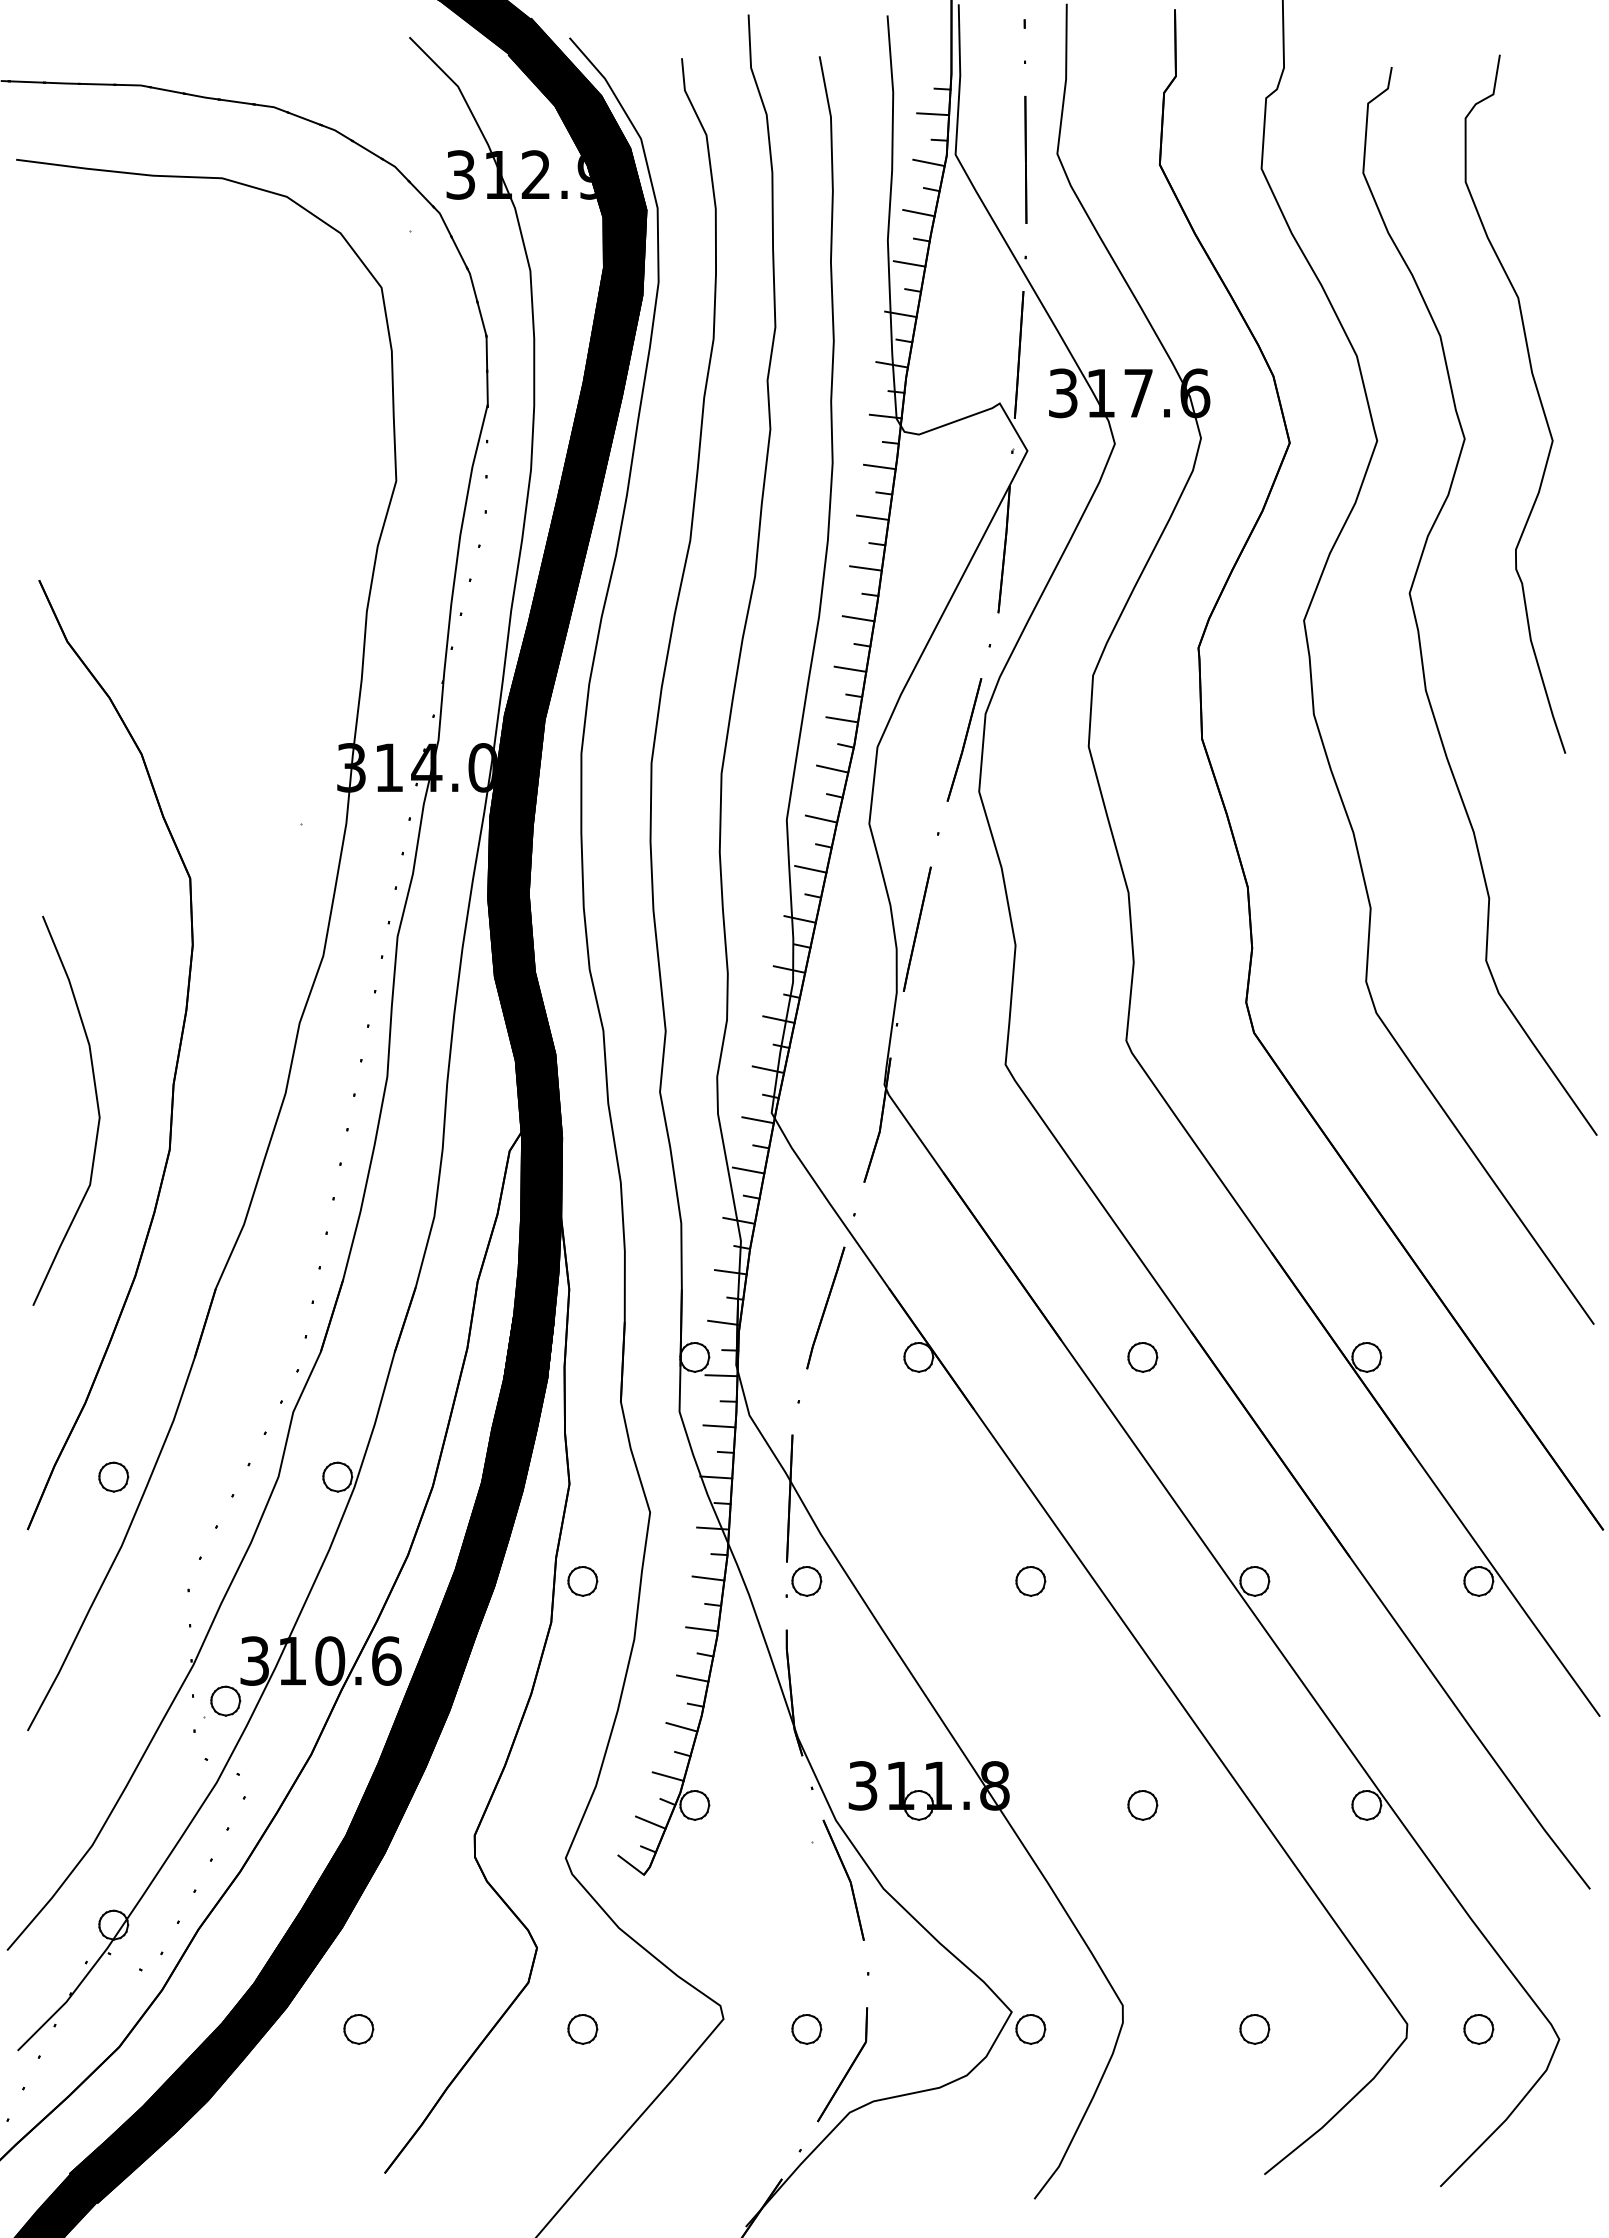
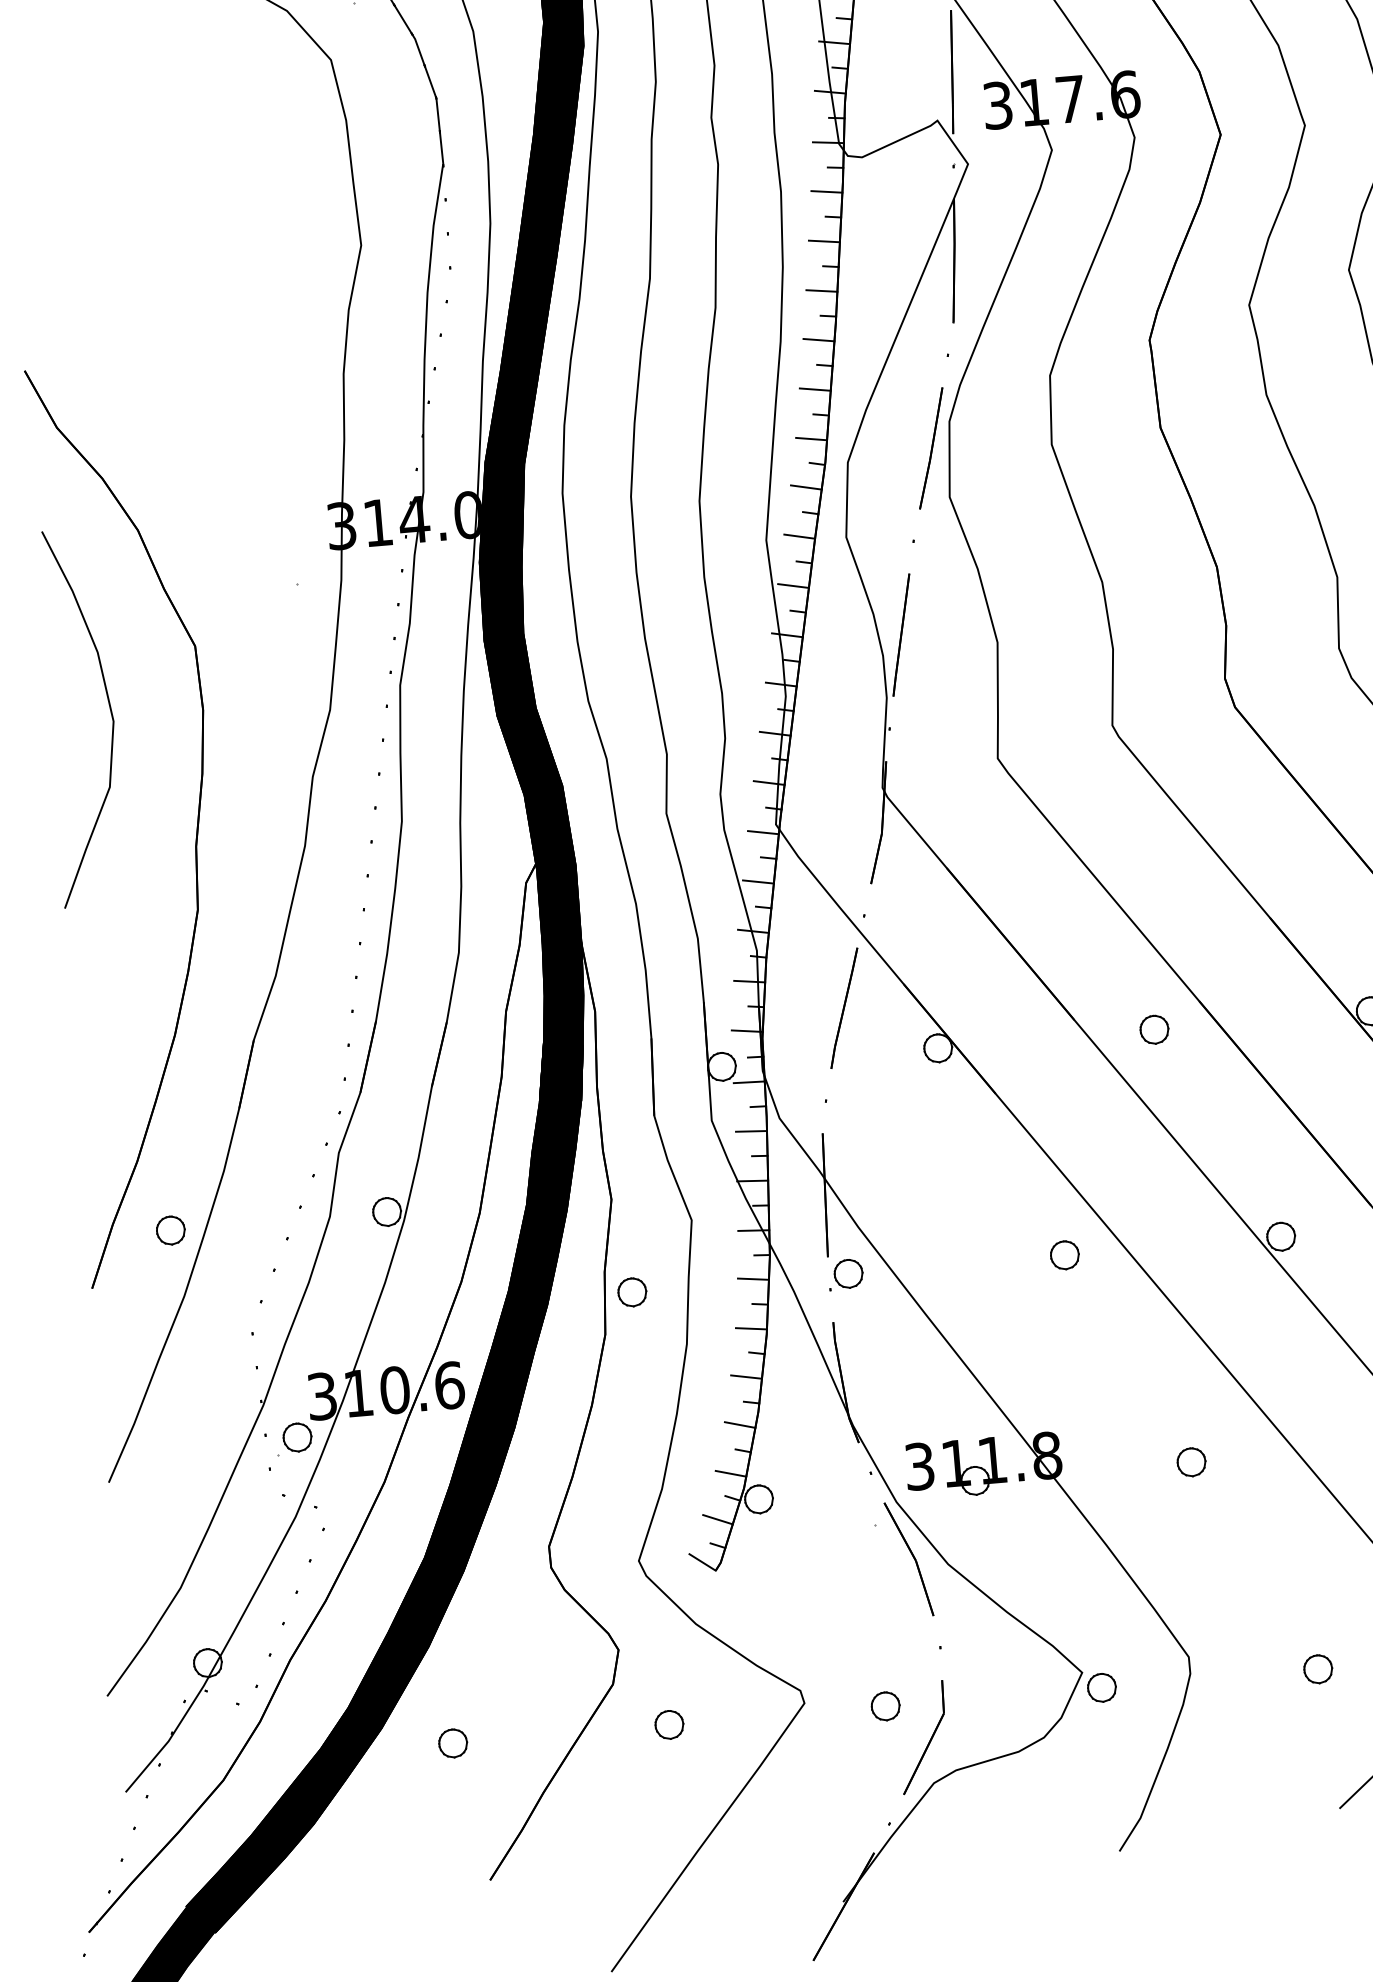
curve: (96, 1103) -> (109, 708), moved

